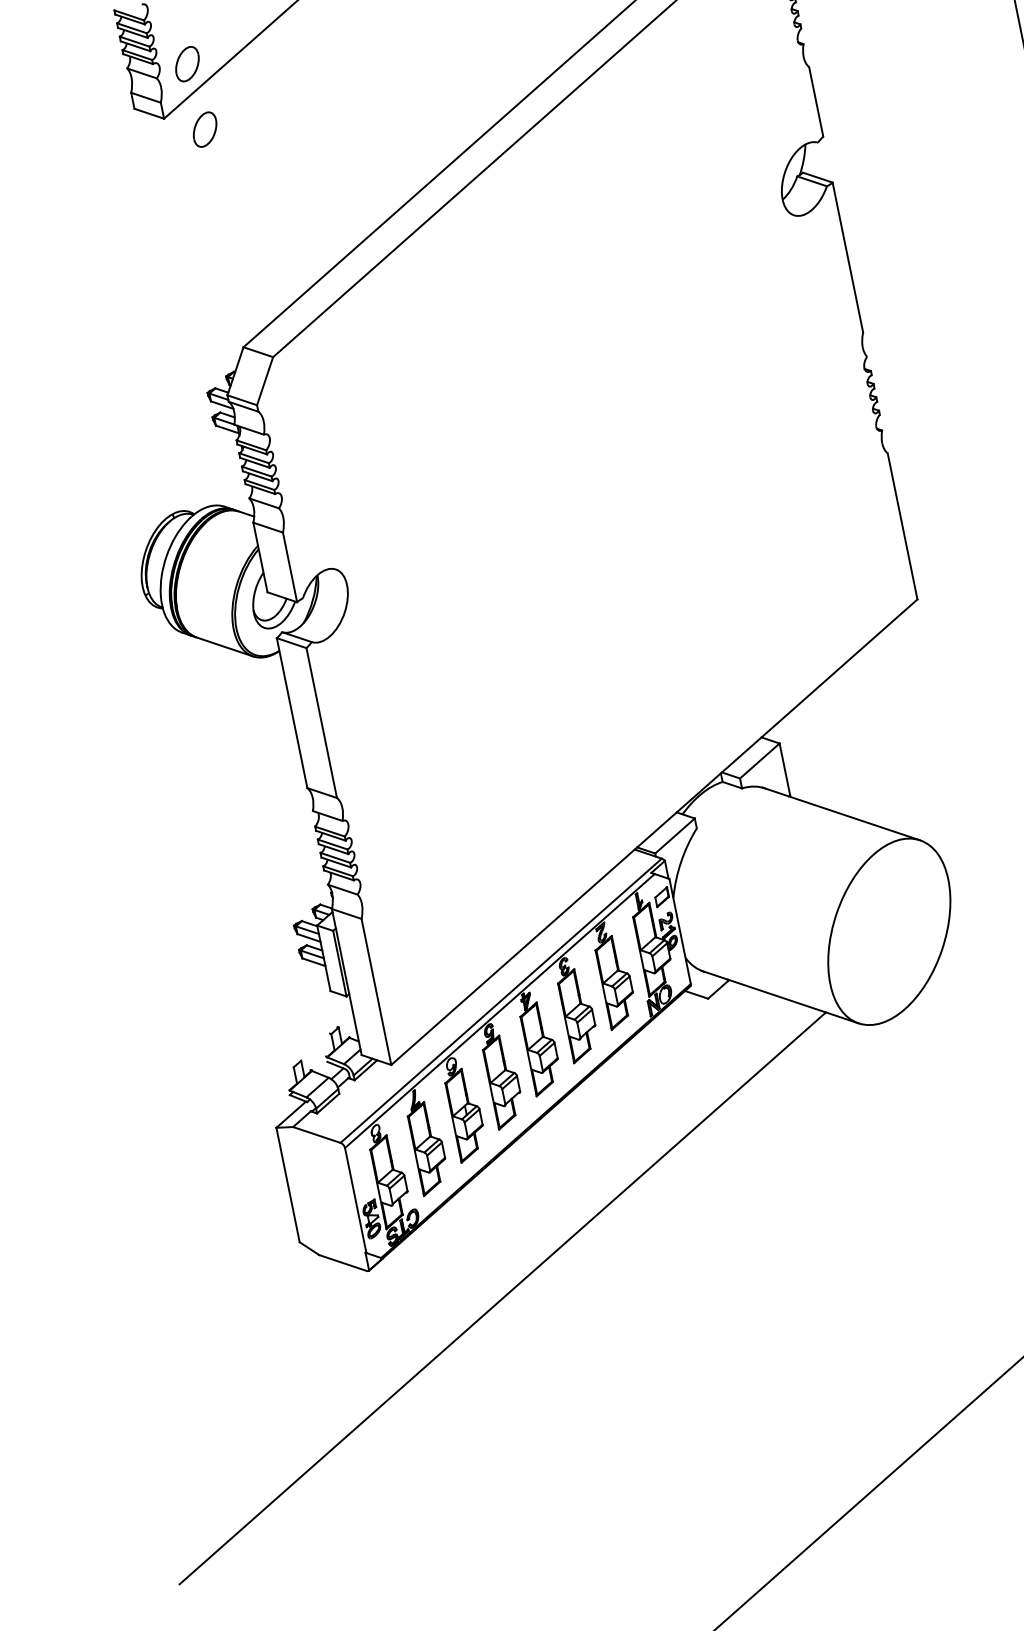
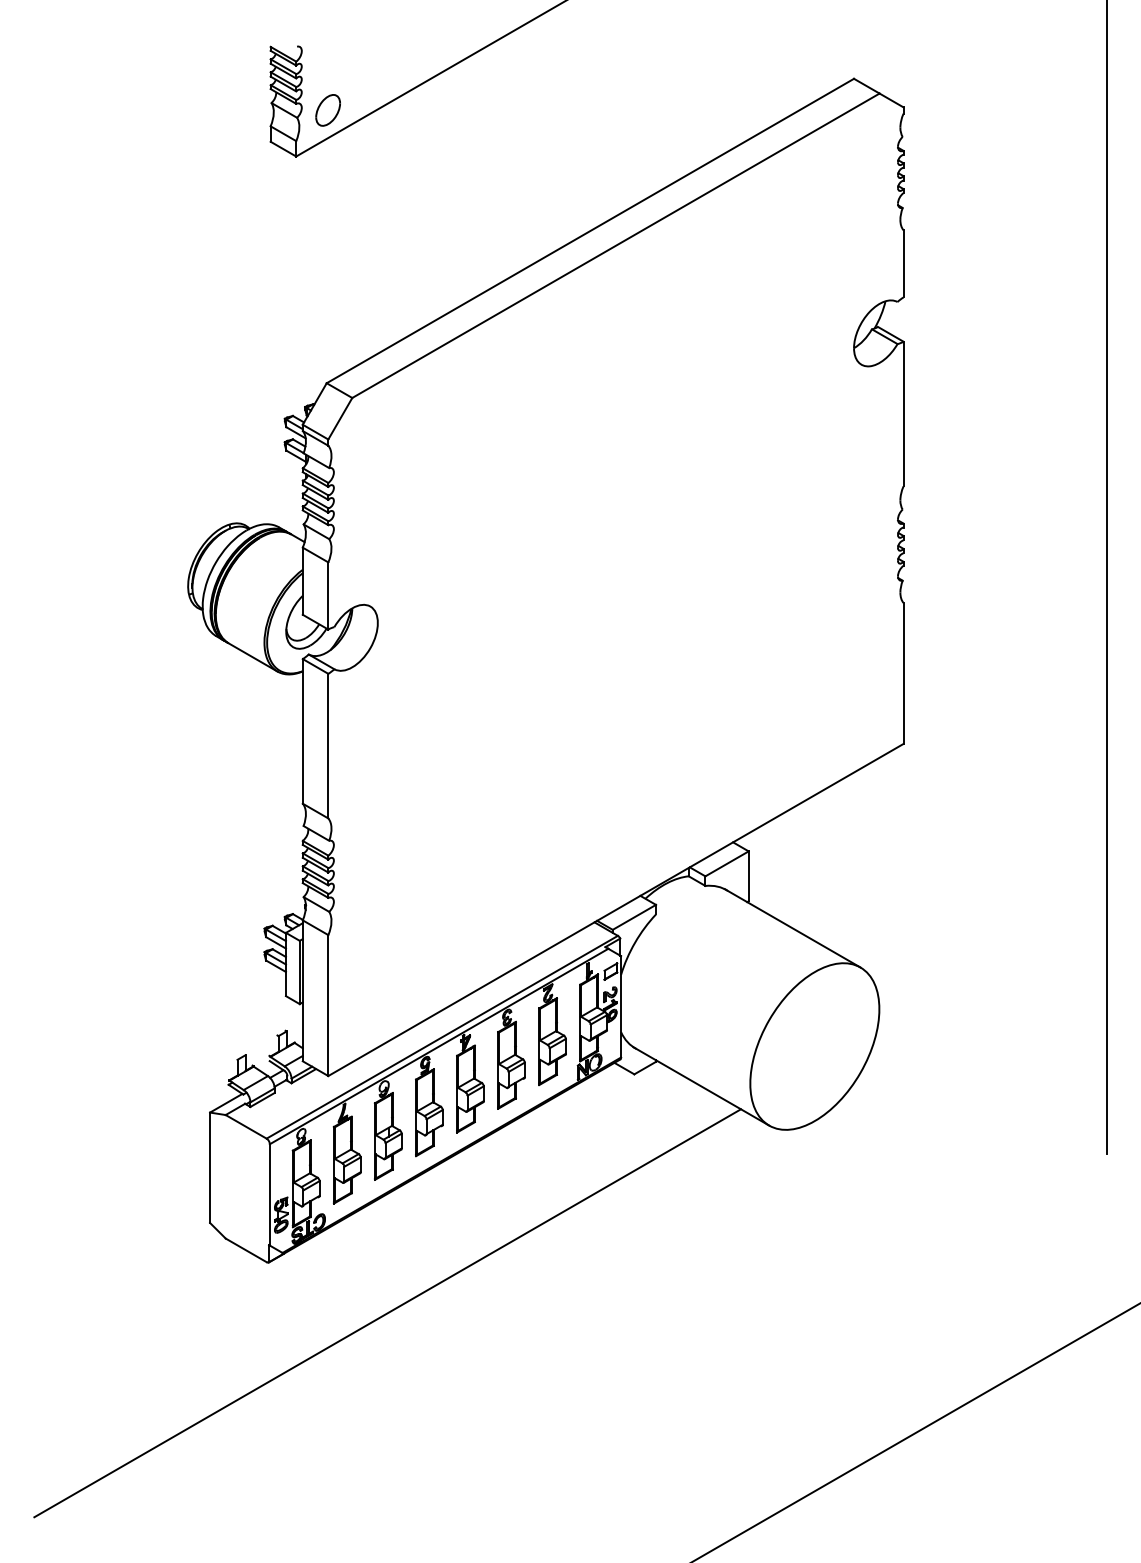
part: (204, 129) -> (331, 174), removed

